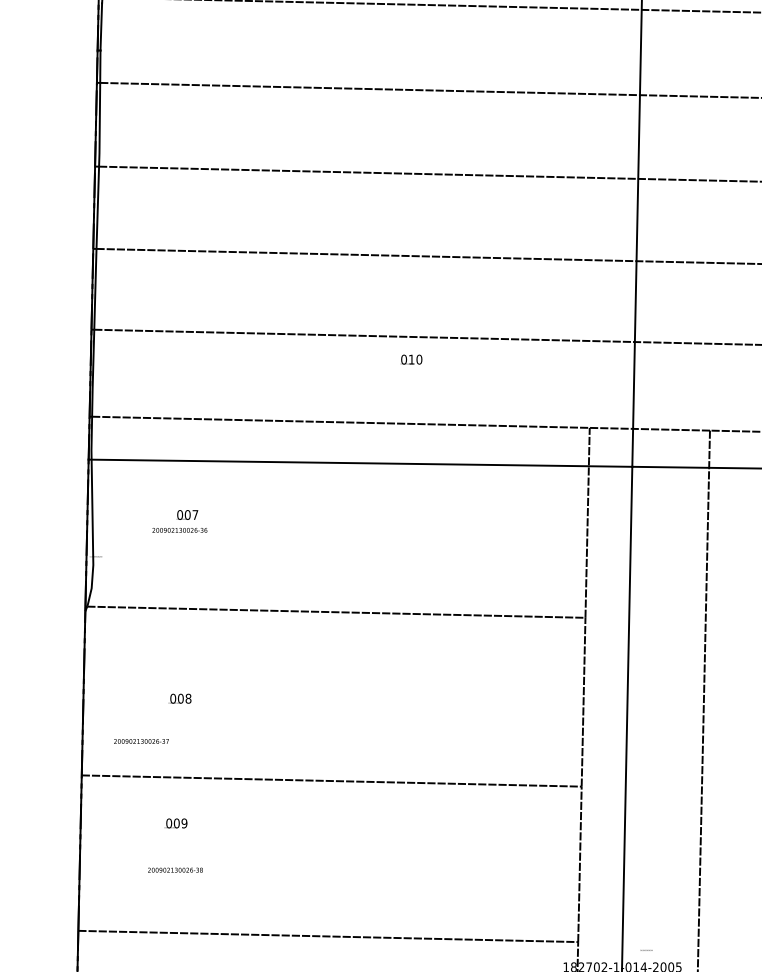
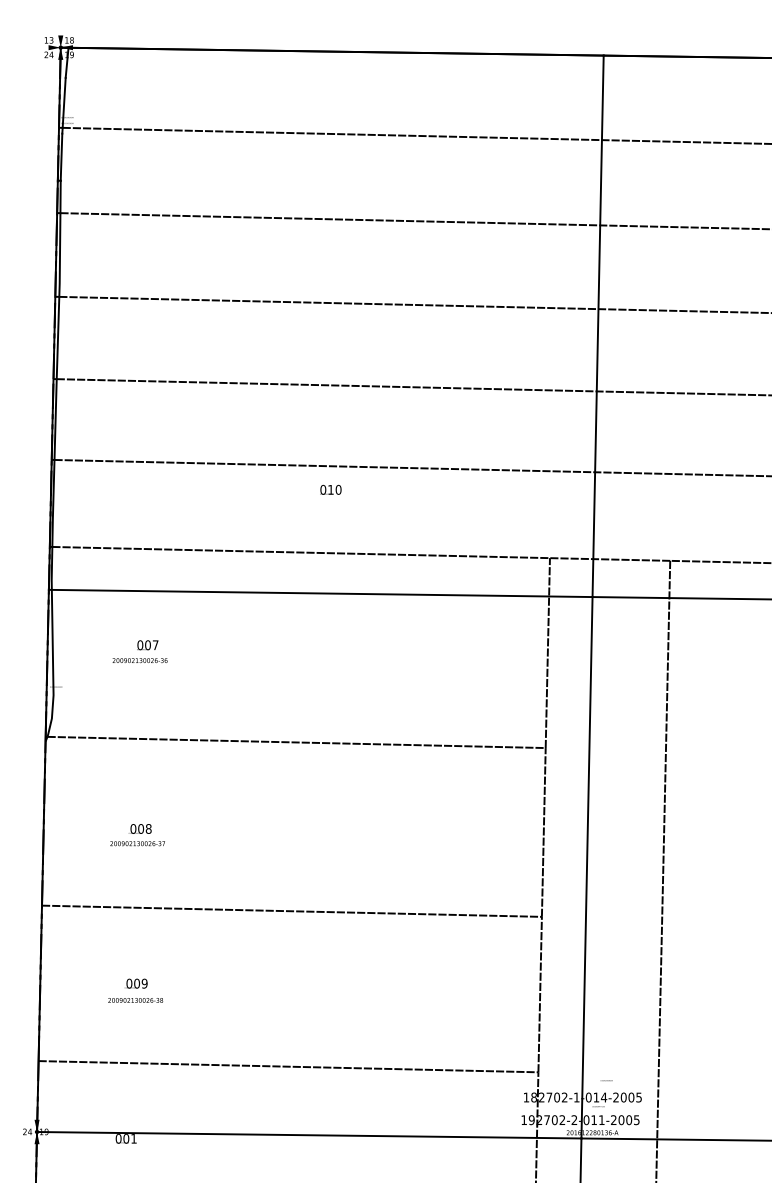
text: (411, 359) -> (330, 489), moved
text: (141, 741) -> (137, 843), moved
text: (176, 823) -> (136, 983), moved

